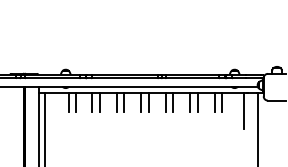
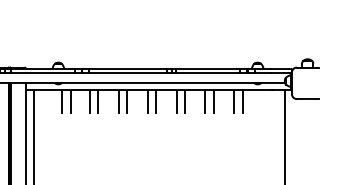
line: (243, 110) -> (268, 110), removed

